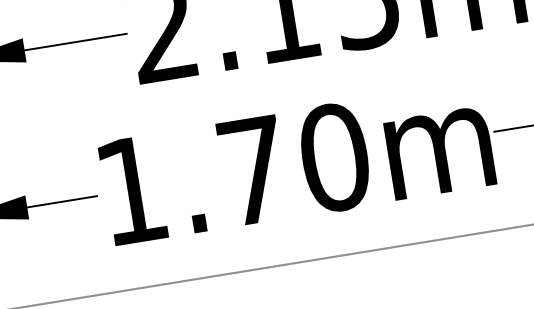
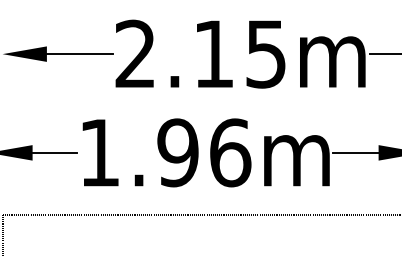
text: (294, 163) -> (204, 152), 1.70m -> 1.96m

